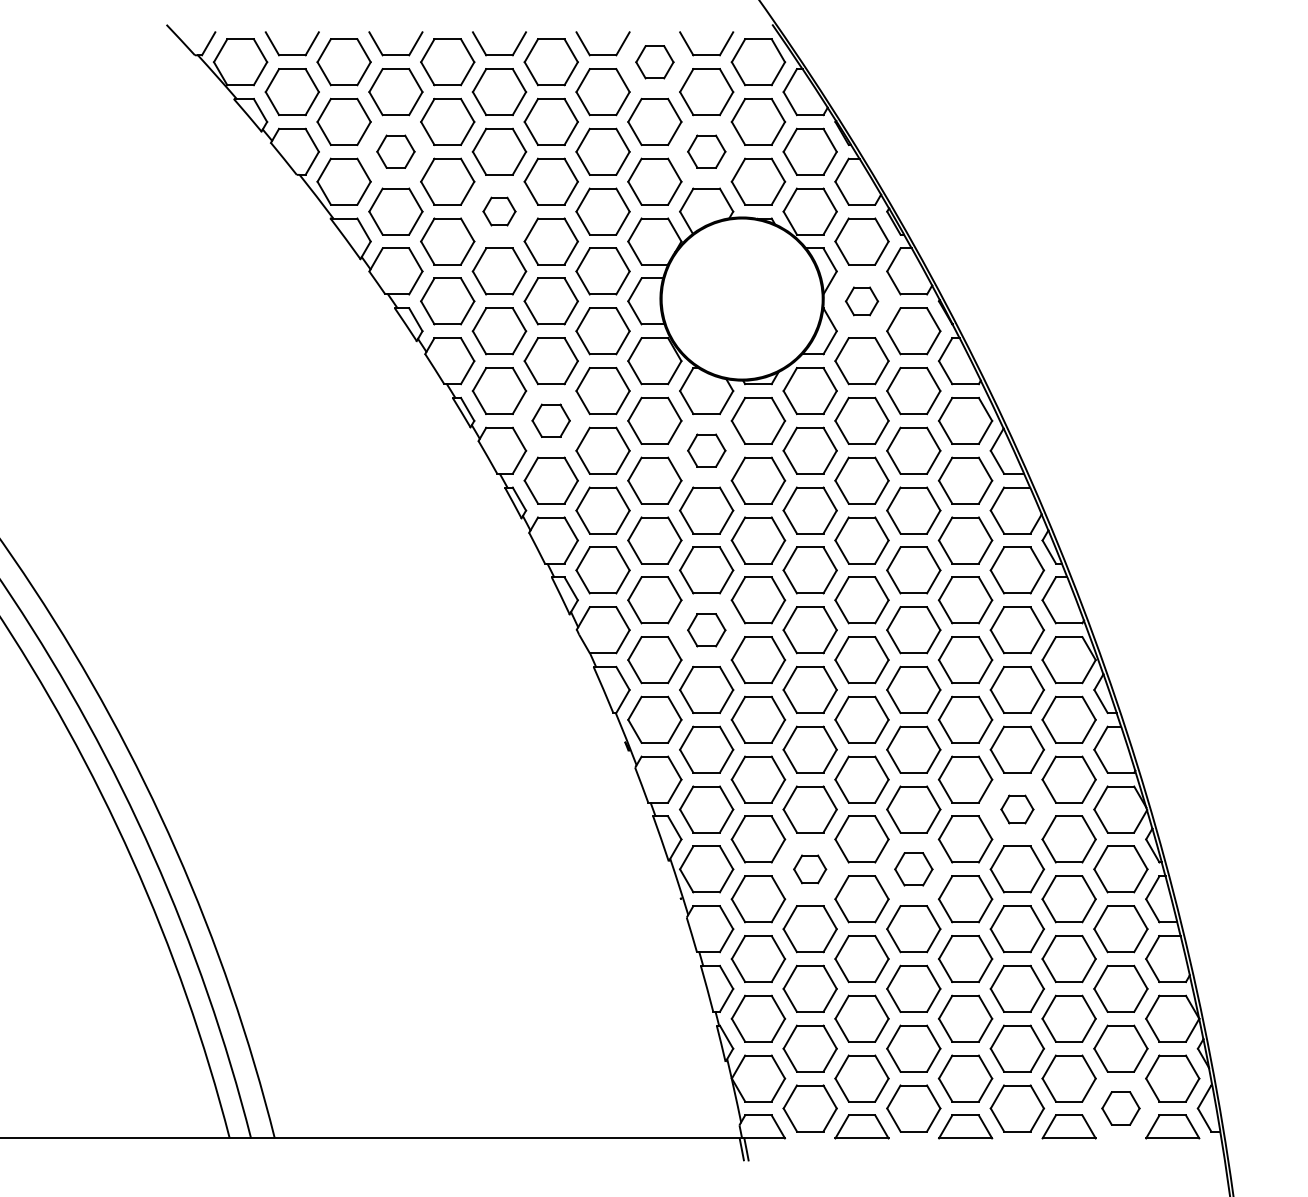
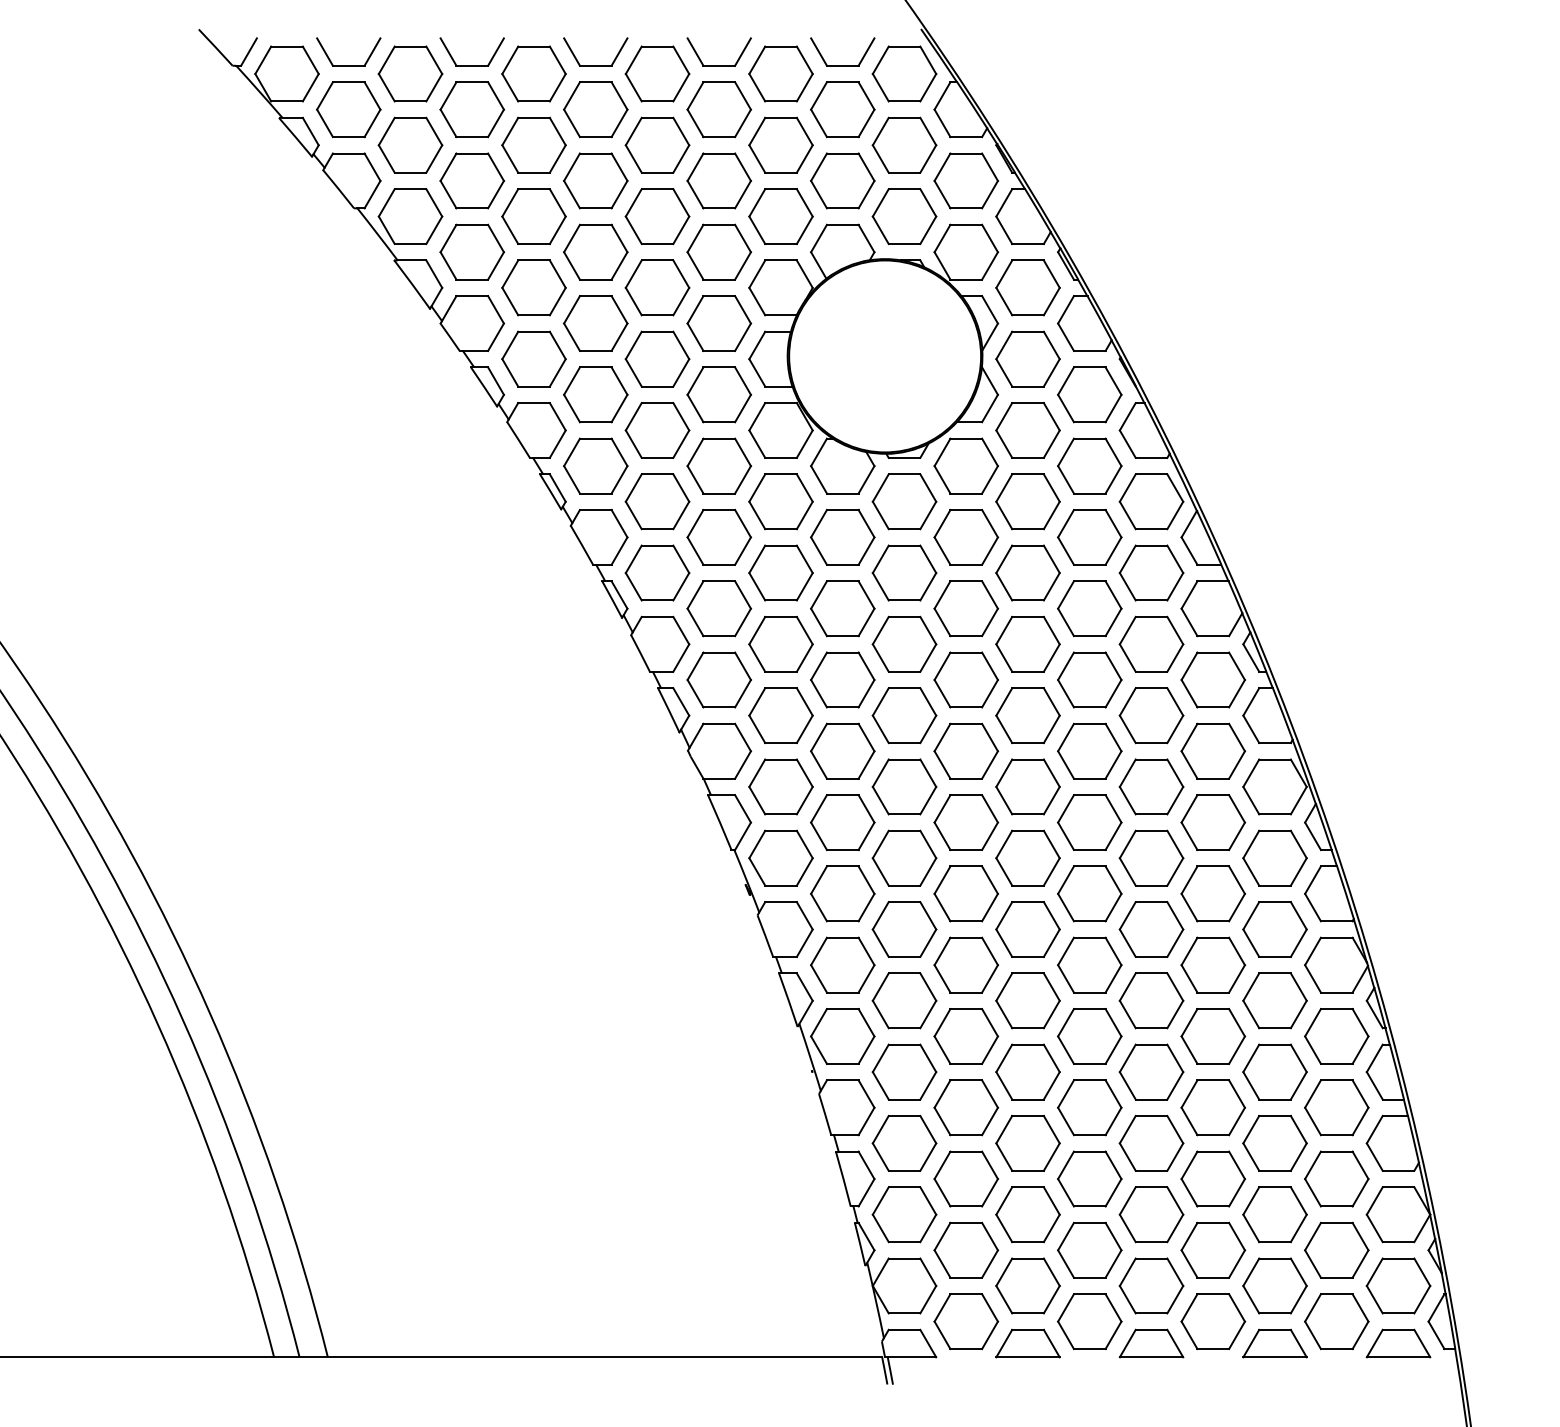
part: (654, 62) -> (780, 74), size x1.43
part: (395, 151) -> (471, 180), size x1.43
part: (706, 151) -> (842, 180), size x1.43
part: (499, 211) -> (595, 252), size x1.67
part: (861, 301) -> (1027, 359), size x1.67
part: (550, 420) -> (656, 501), size x1.43
part: (706, 450) -> (842, 537), size x1.43
part: (706, 630) -> (842, 751), size x1.43
part: (1017, 809) -> (1213, 965), size x1.67
part: (809, 869) -> (965, 1036), size x1.67
part: (913, 869) -> (1089, 1036), size x1.43
part: (1120, 1108) -> (1336, 1321), size x1.43

